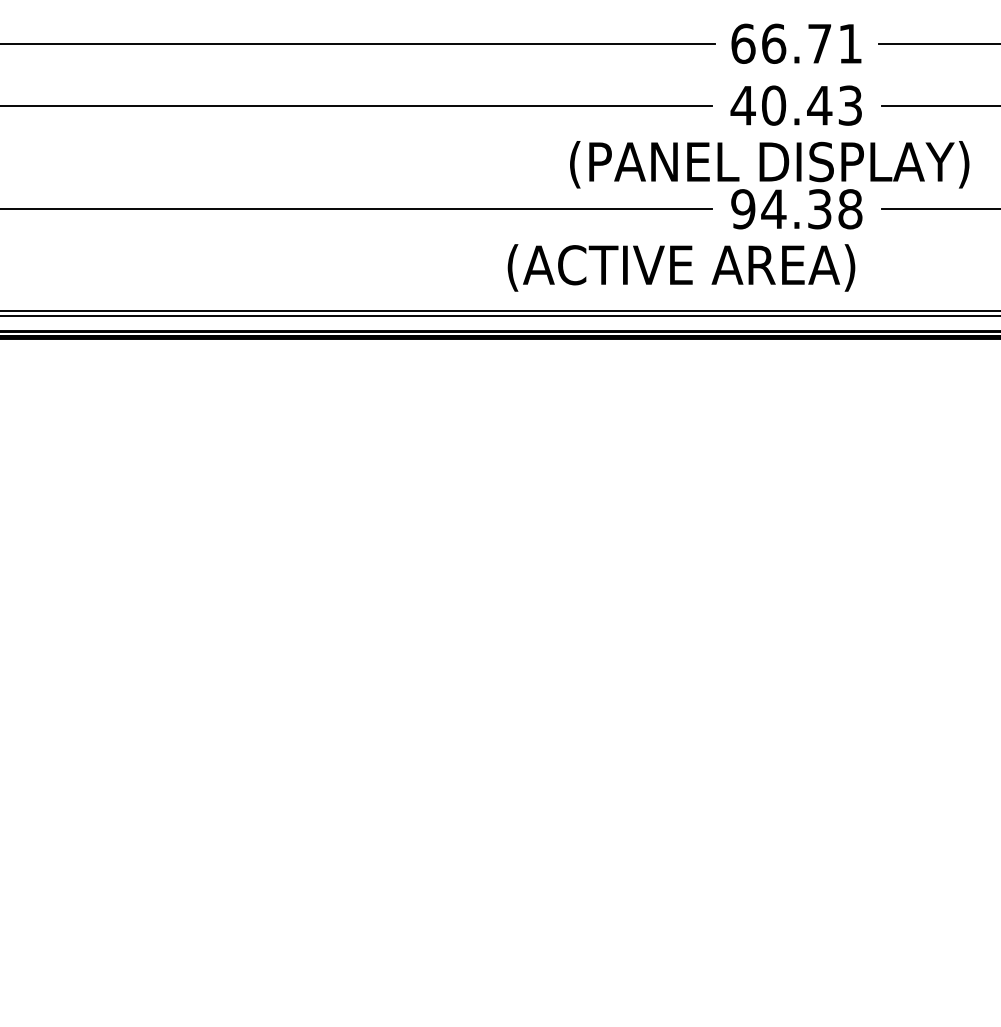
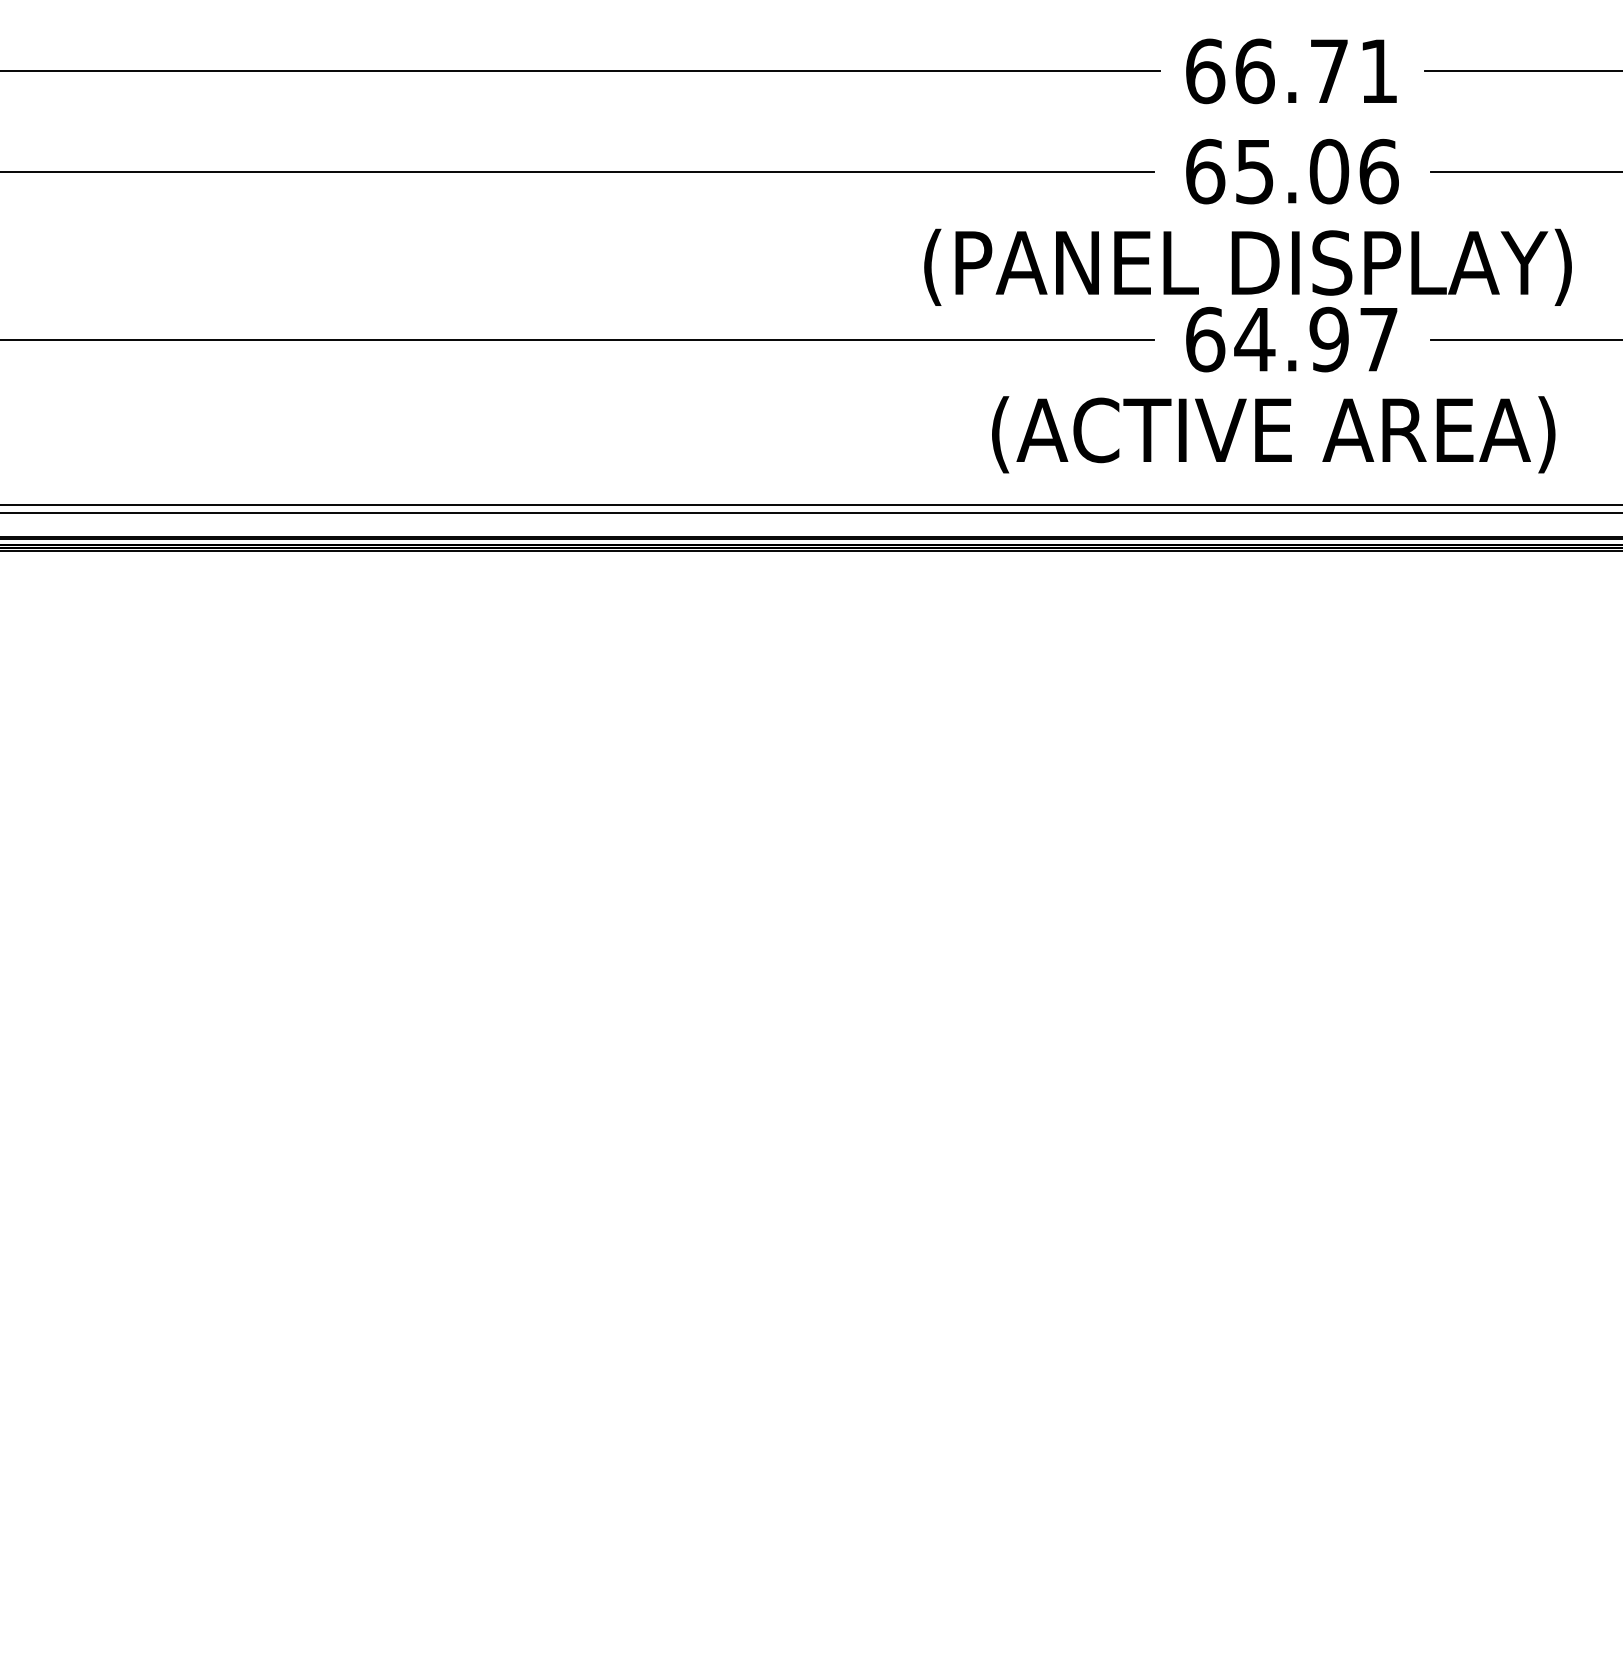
text: (796, 105) -> (1291, 171), 40.43 -> 65.06
text: (796, 209) -> (1291, 340), 94.38 -> 64.97
text: (681, 267) -> (1273, 434), moved

